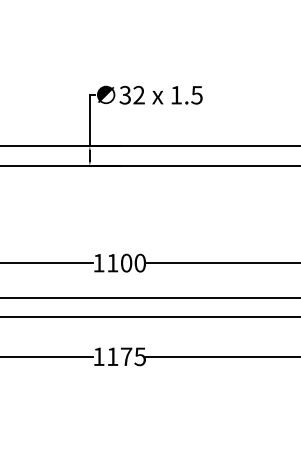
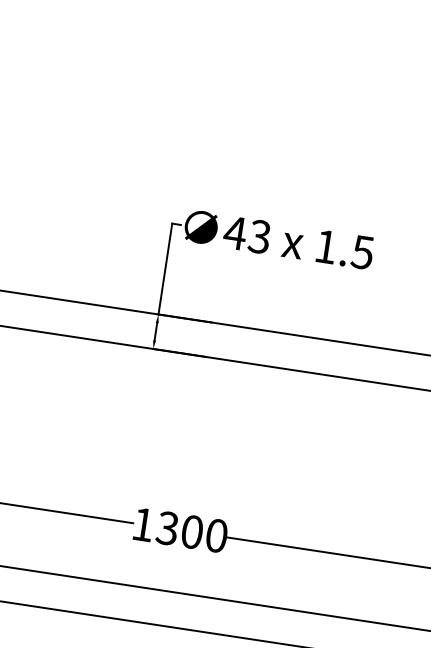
text: (131, 94) -> (246, 233), 32 -> 43
text: (112, 262) -> (167, 527), 1100 -> 1300

